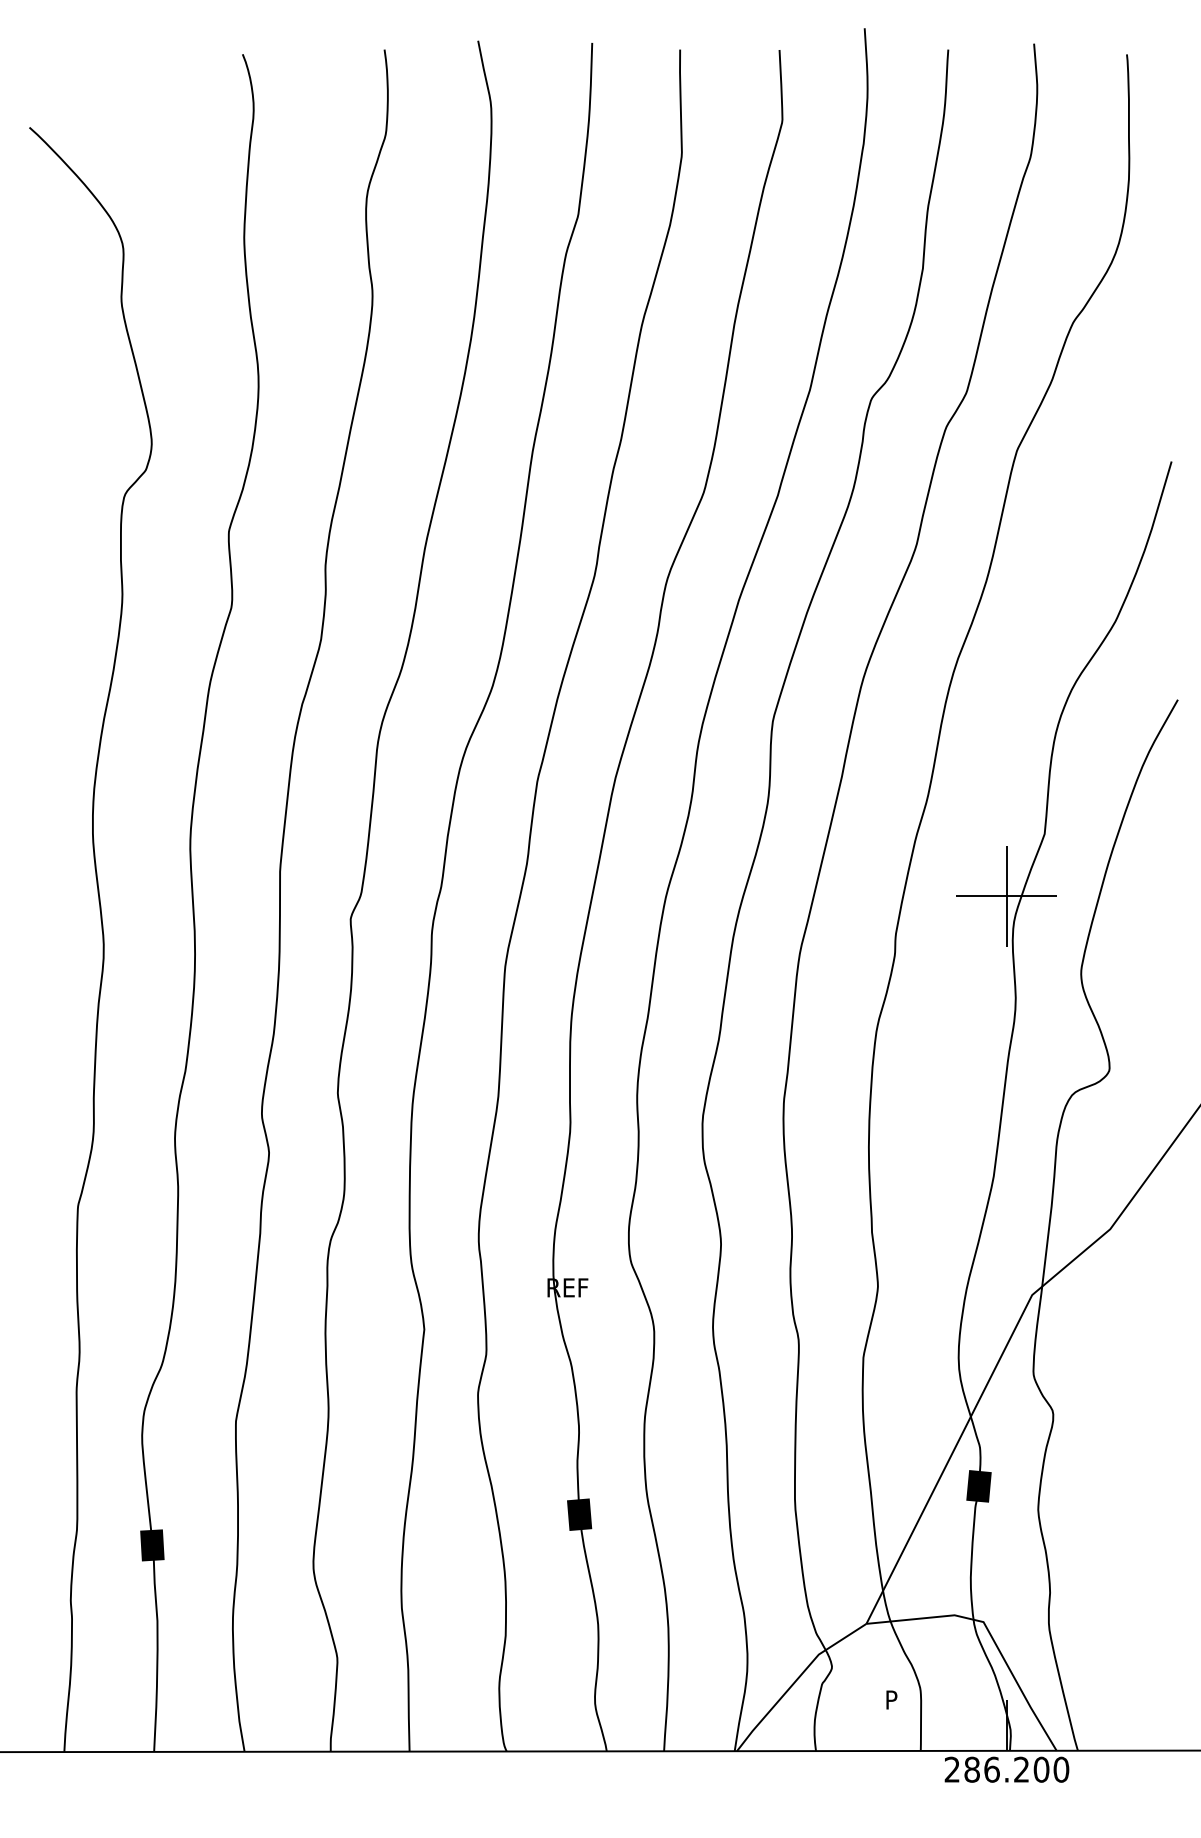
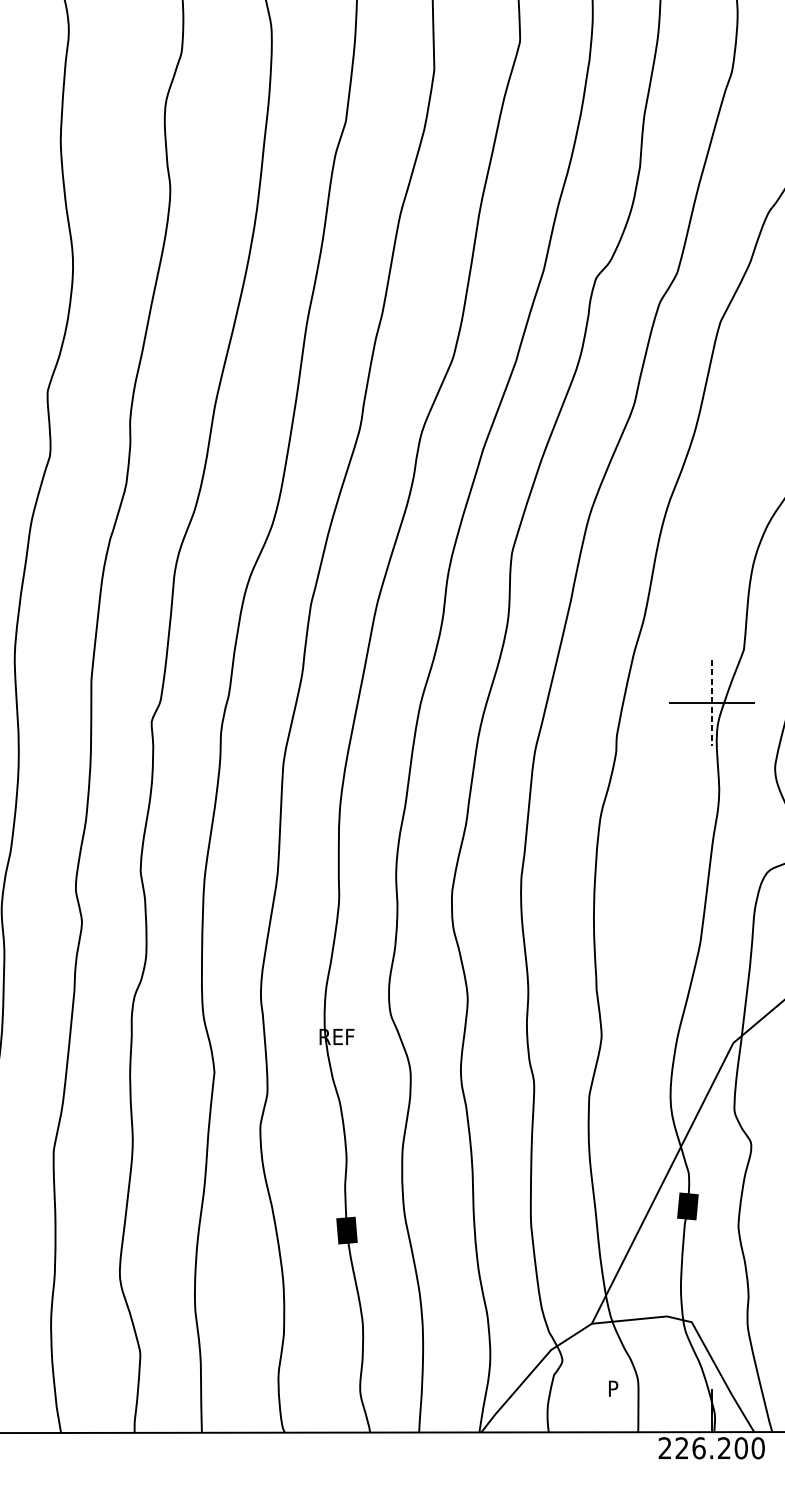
line: (1006, 896) -> (711, 702), solid -> dashed
text: (971, 1769) -> (681, 1448), 286.200 -> 226.200

